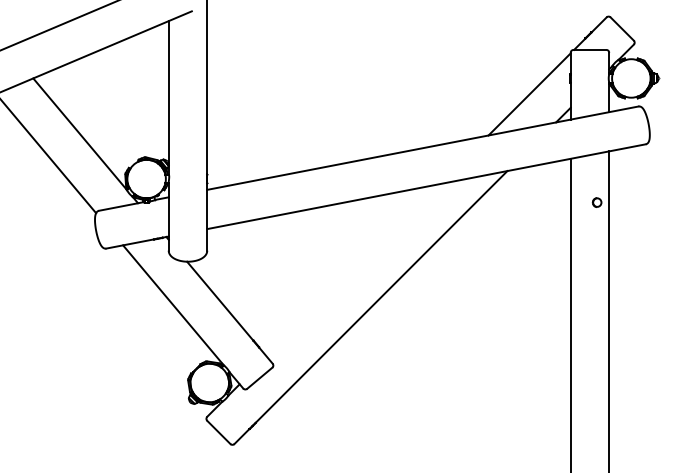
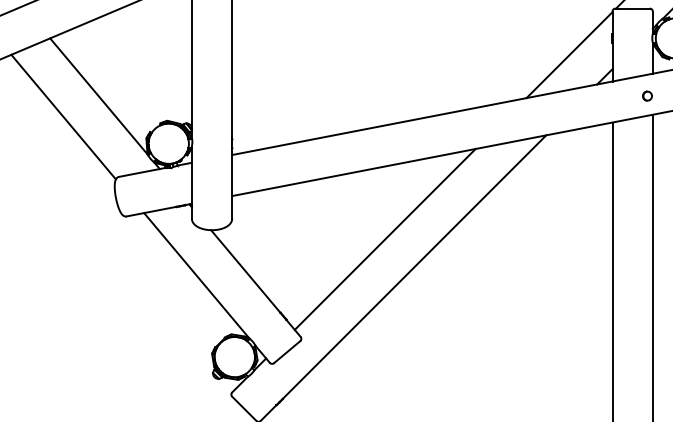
part: (596, 202) -> (646, 96), moved
line: (353, 270) -> (385, 239), added

